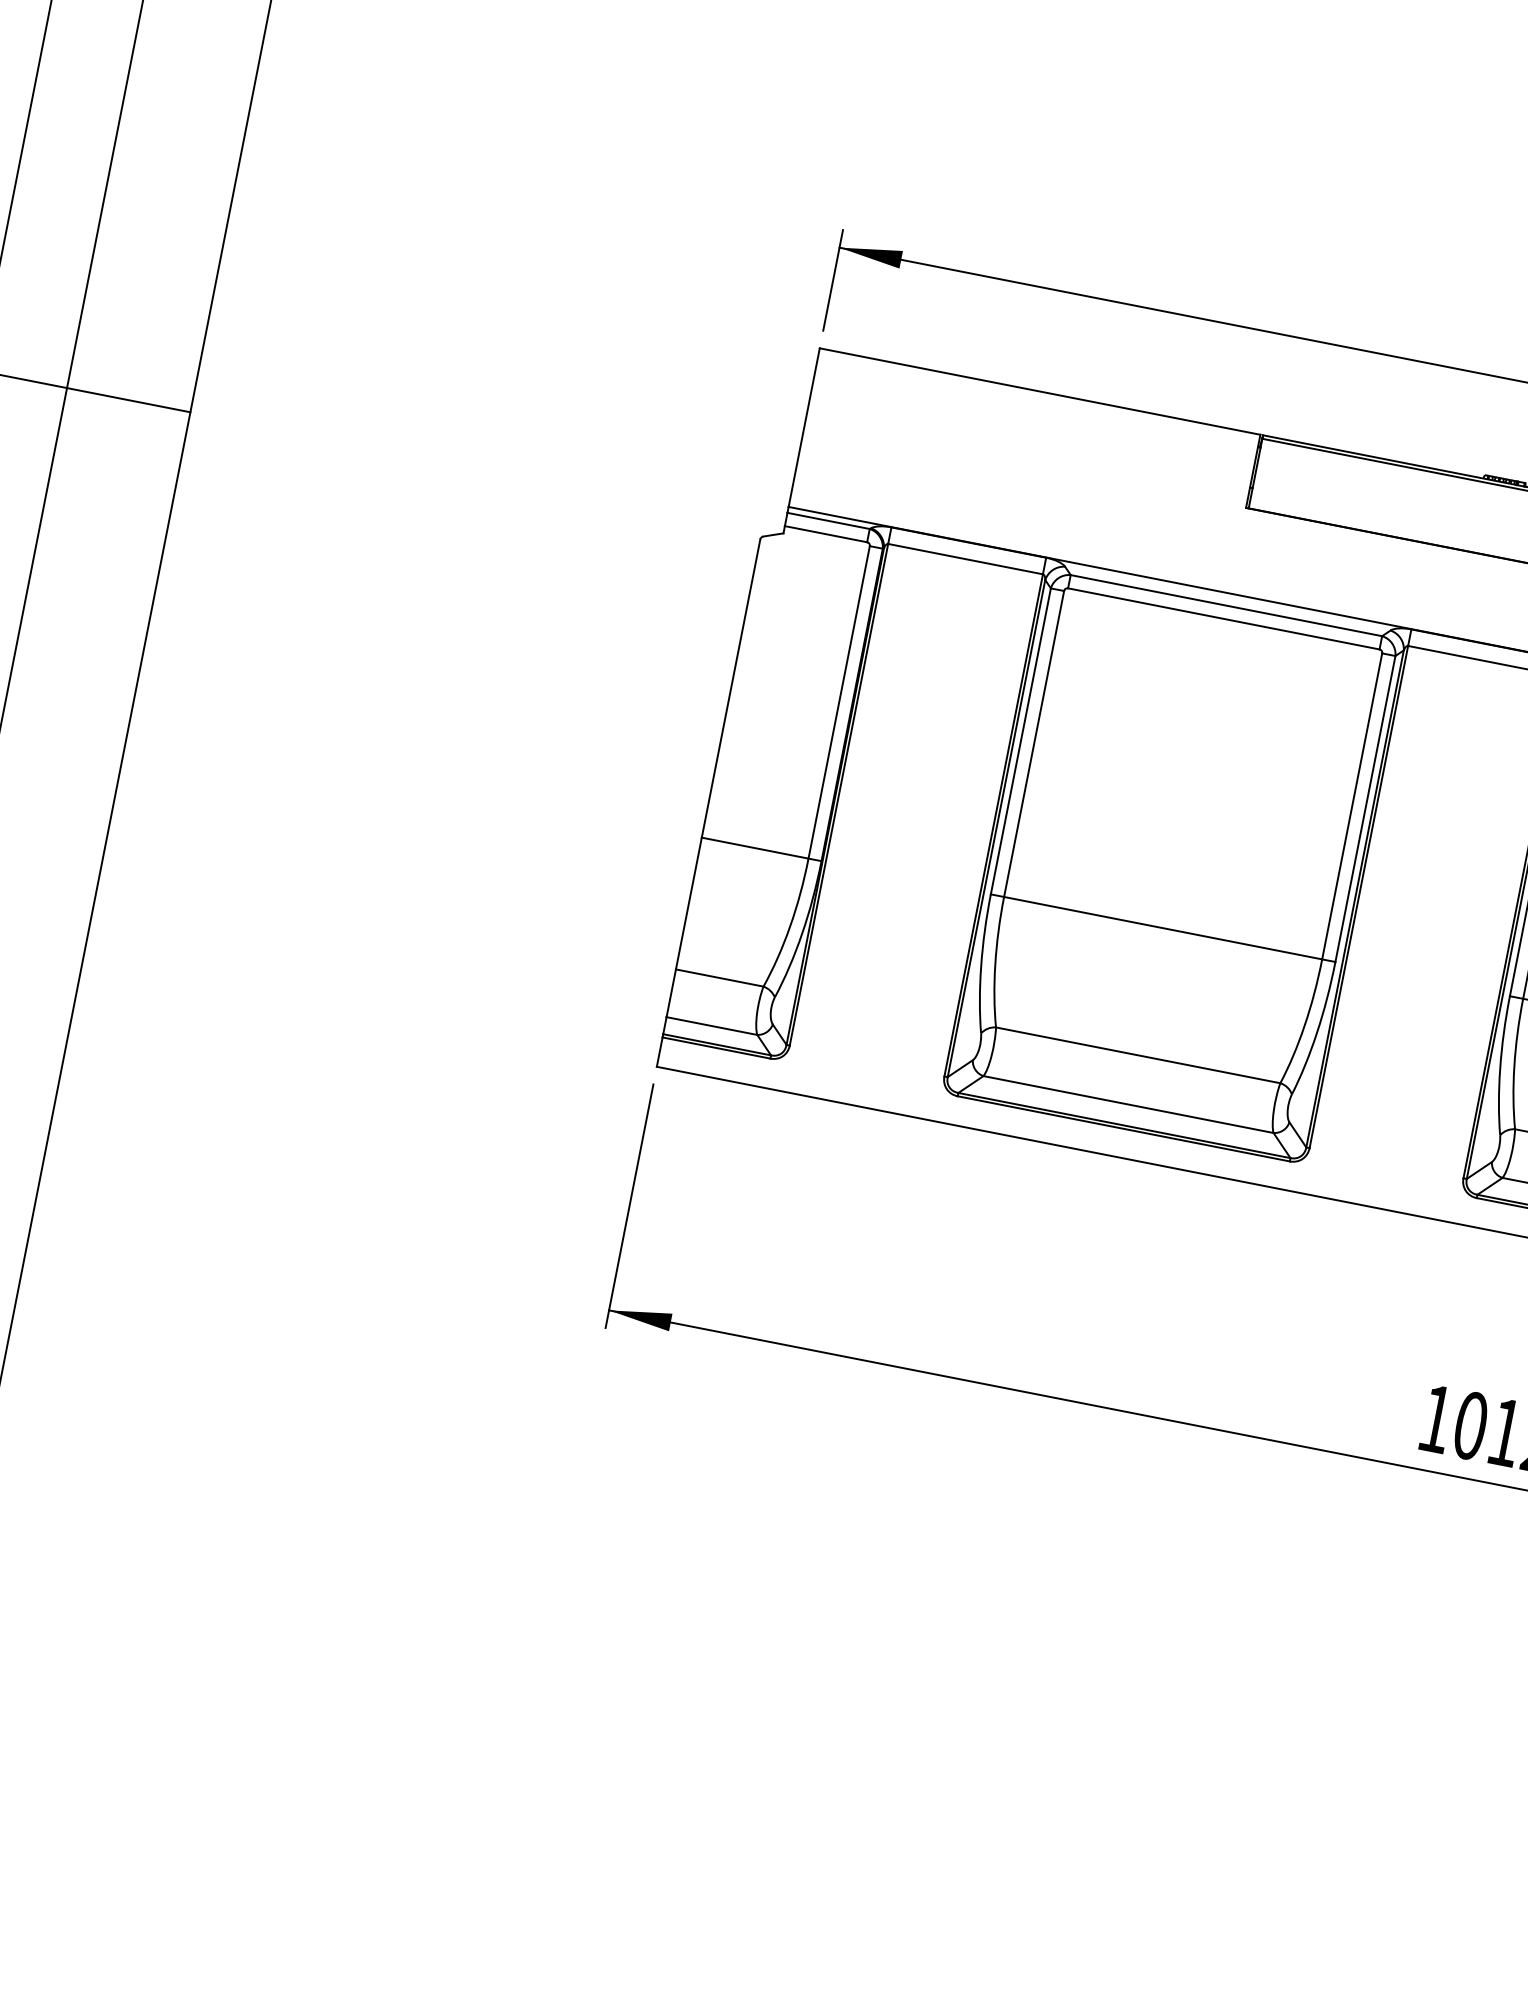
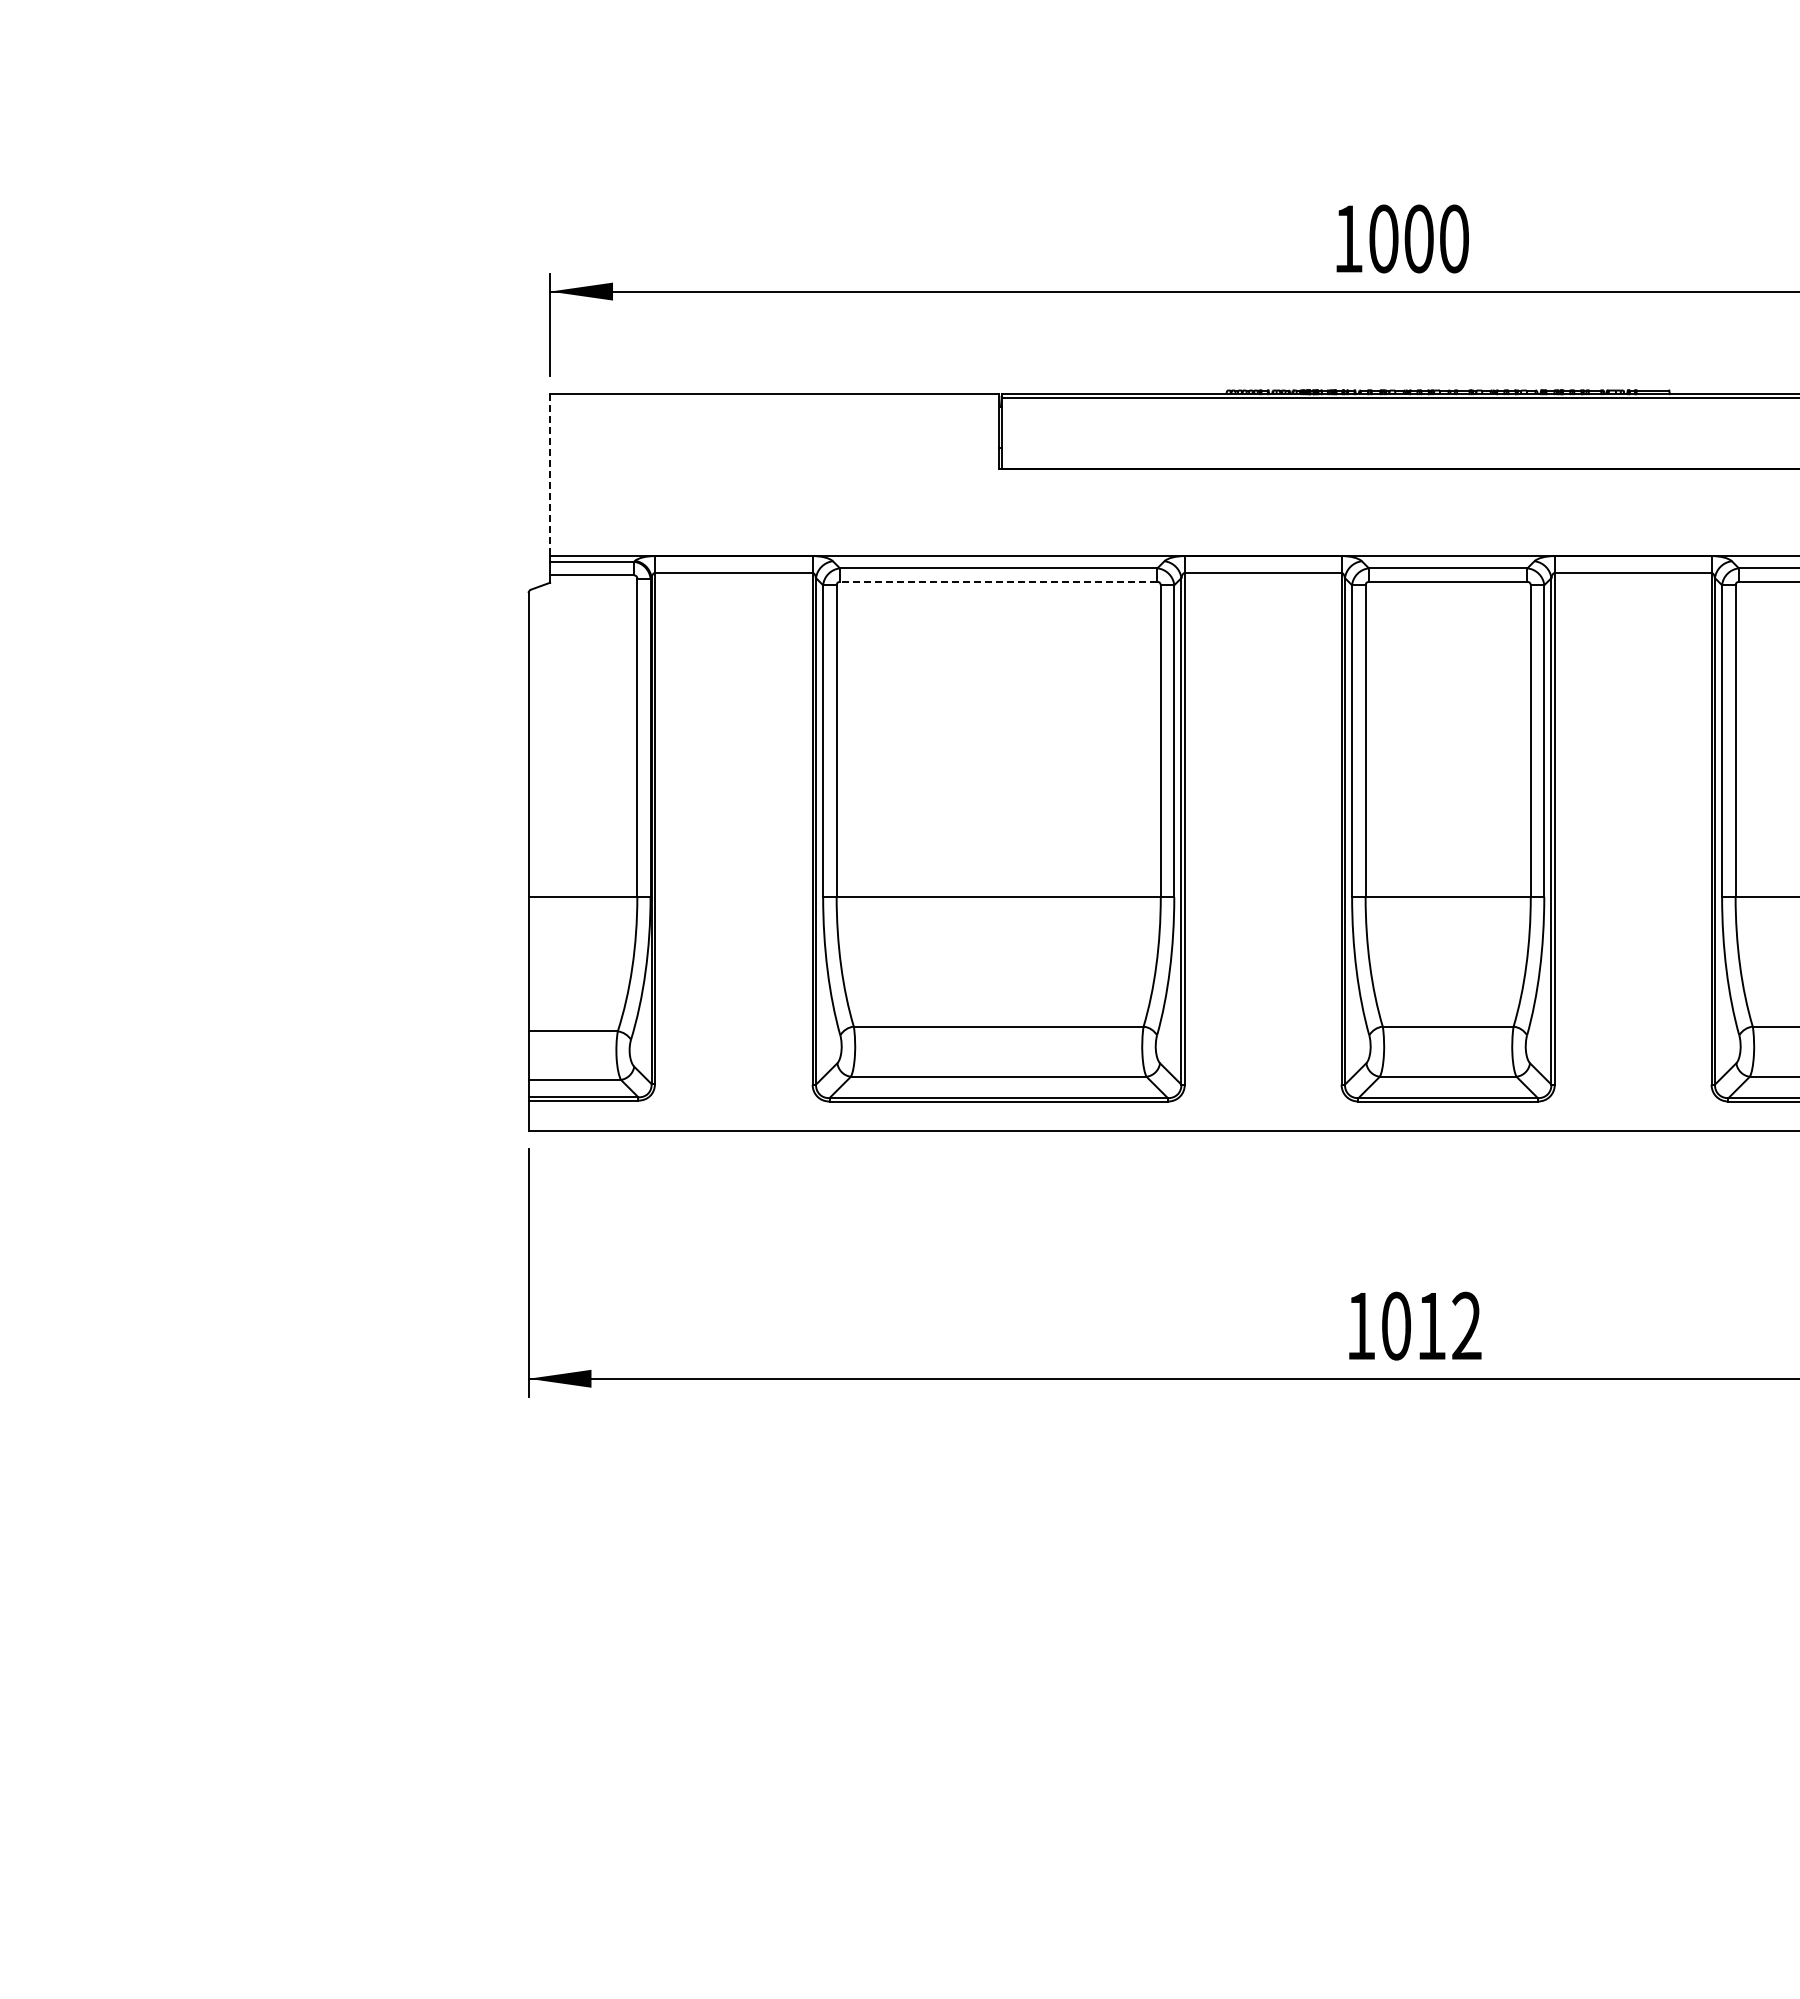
line: (804, 427) -> (550, 474), solid -> dashed
line: (1223, 618) -> (998, 581), solid -> dashed

